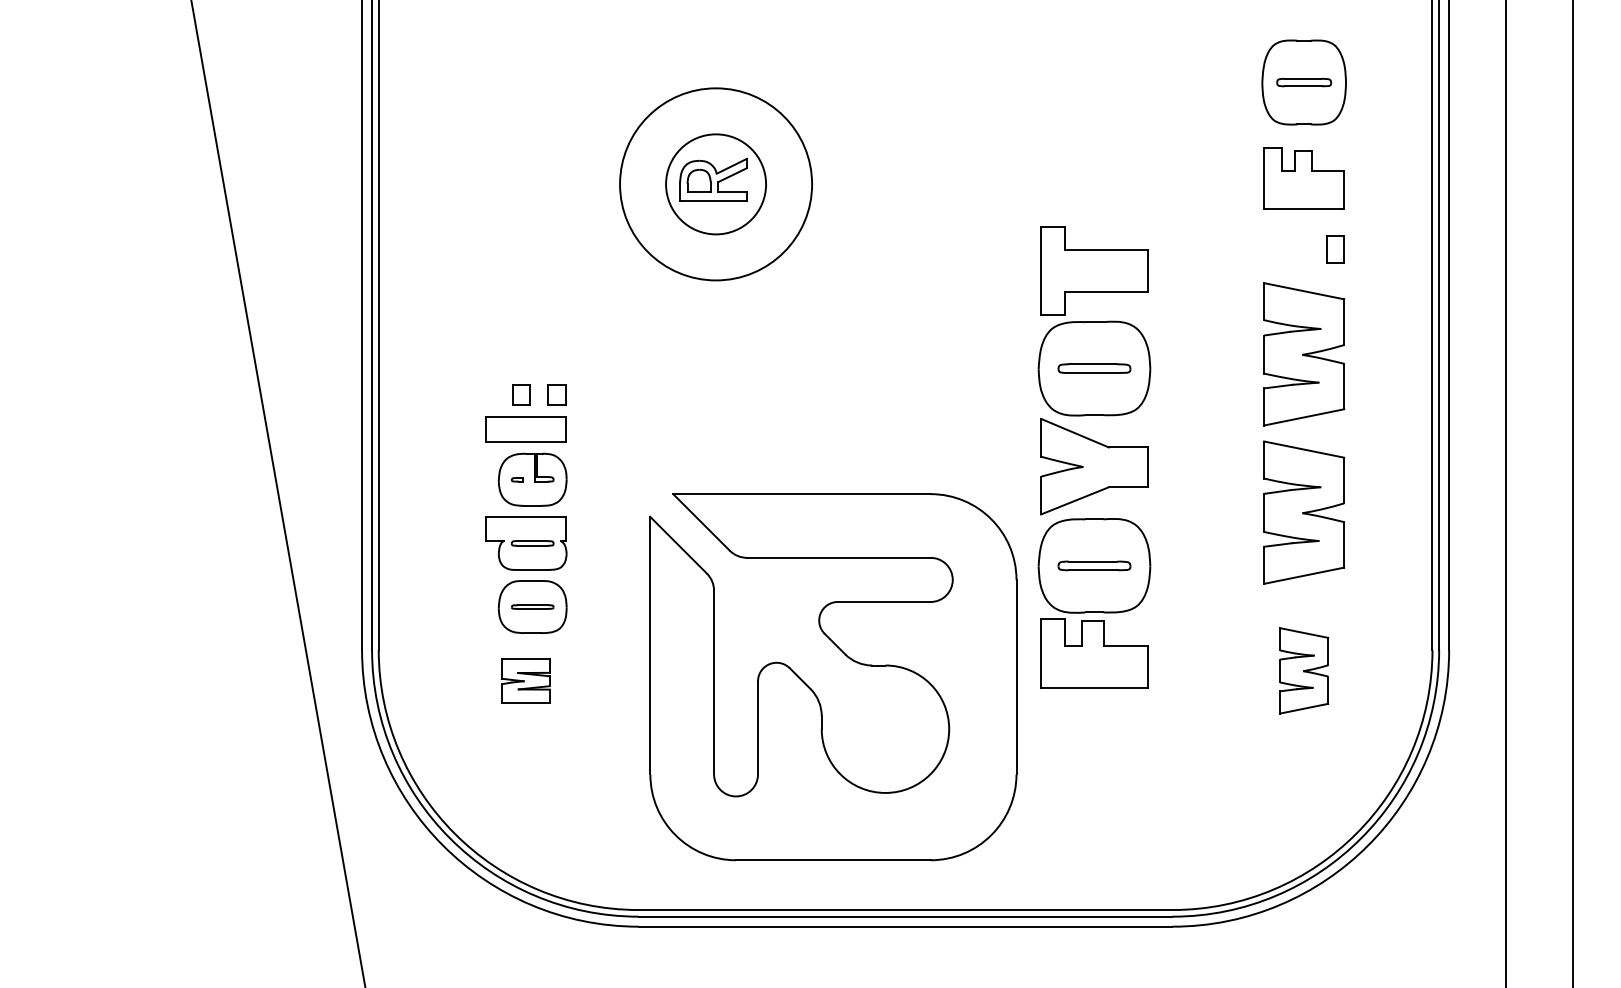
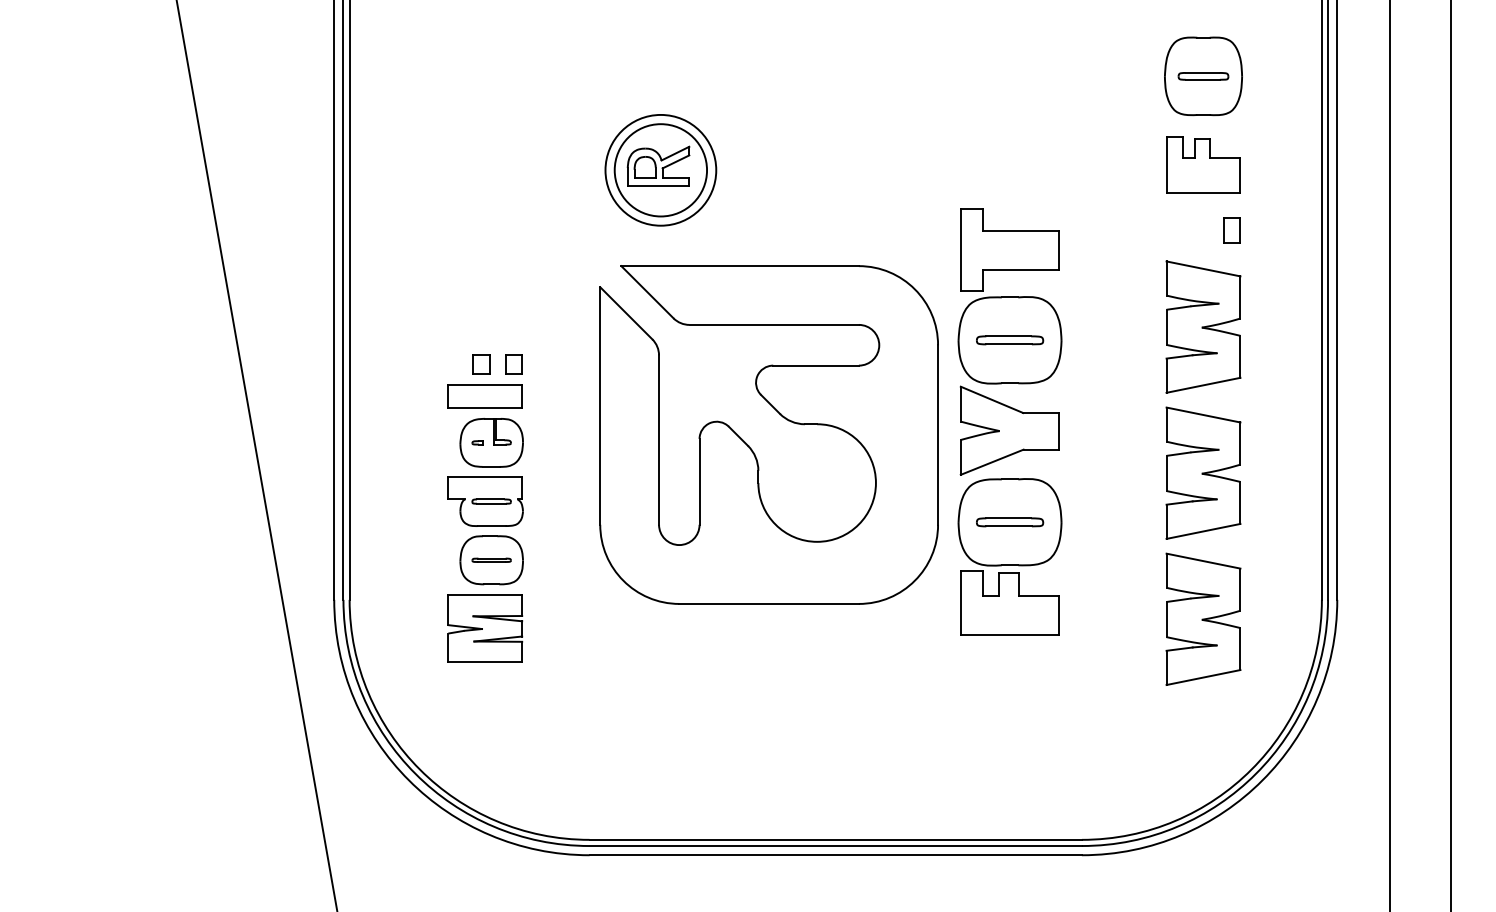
circle: (715, 183) -> (660, 169), size x0.62
part: (848, 659) -> (783, 418), moved
part: (1304, 670) -> (1203, 618), size x1.67
part: (526, 680) -> (485, 628), size x1.67

